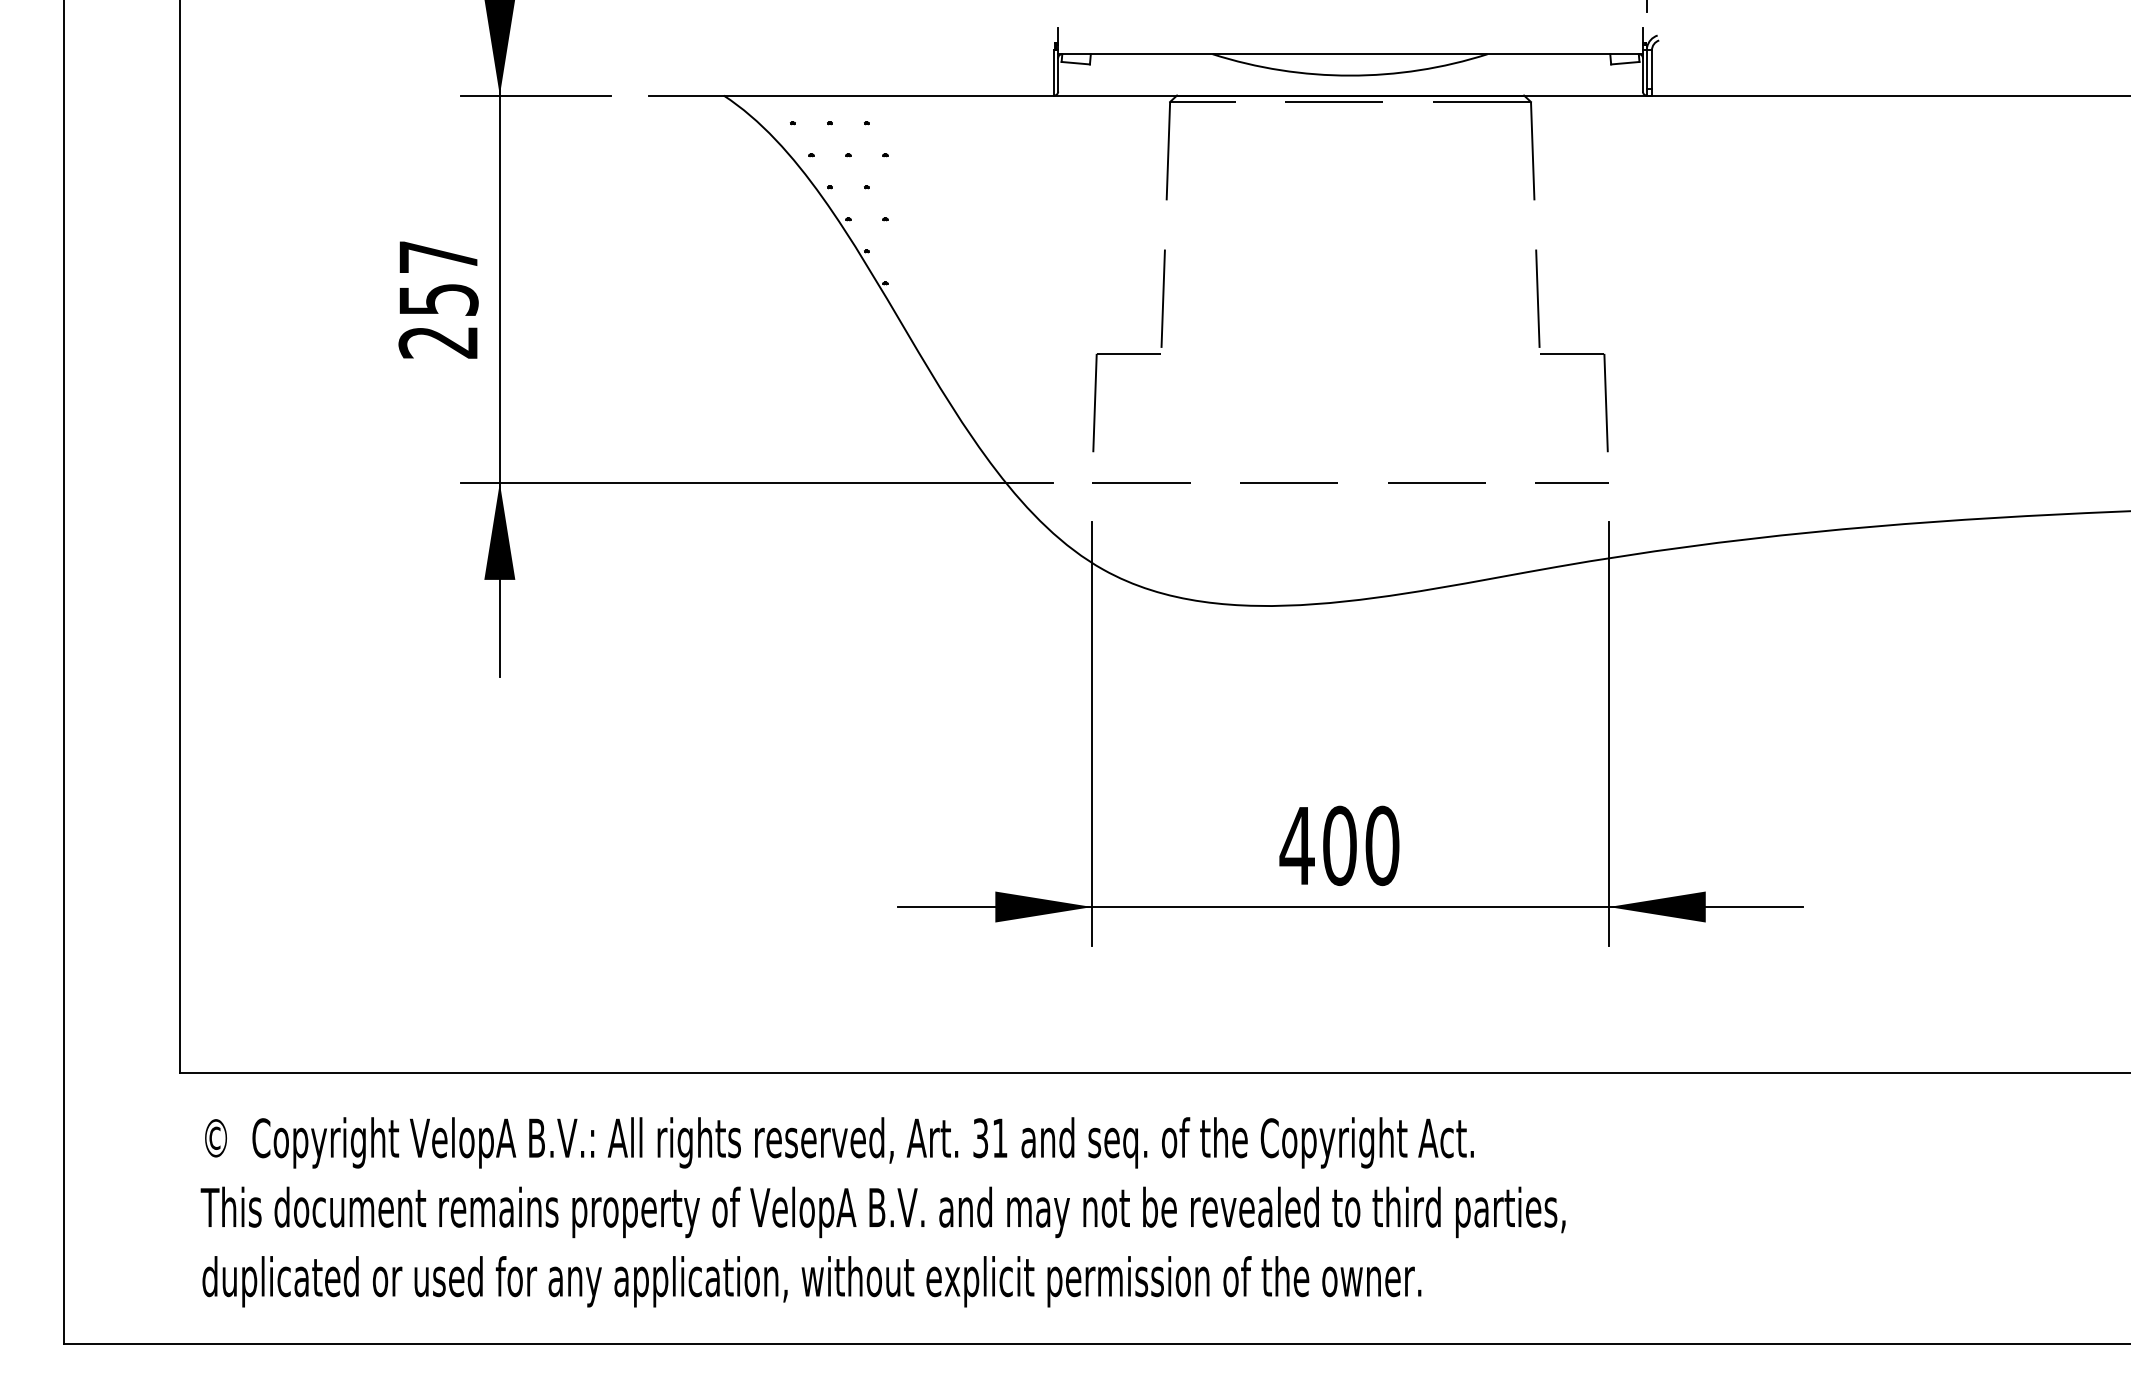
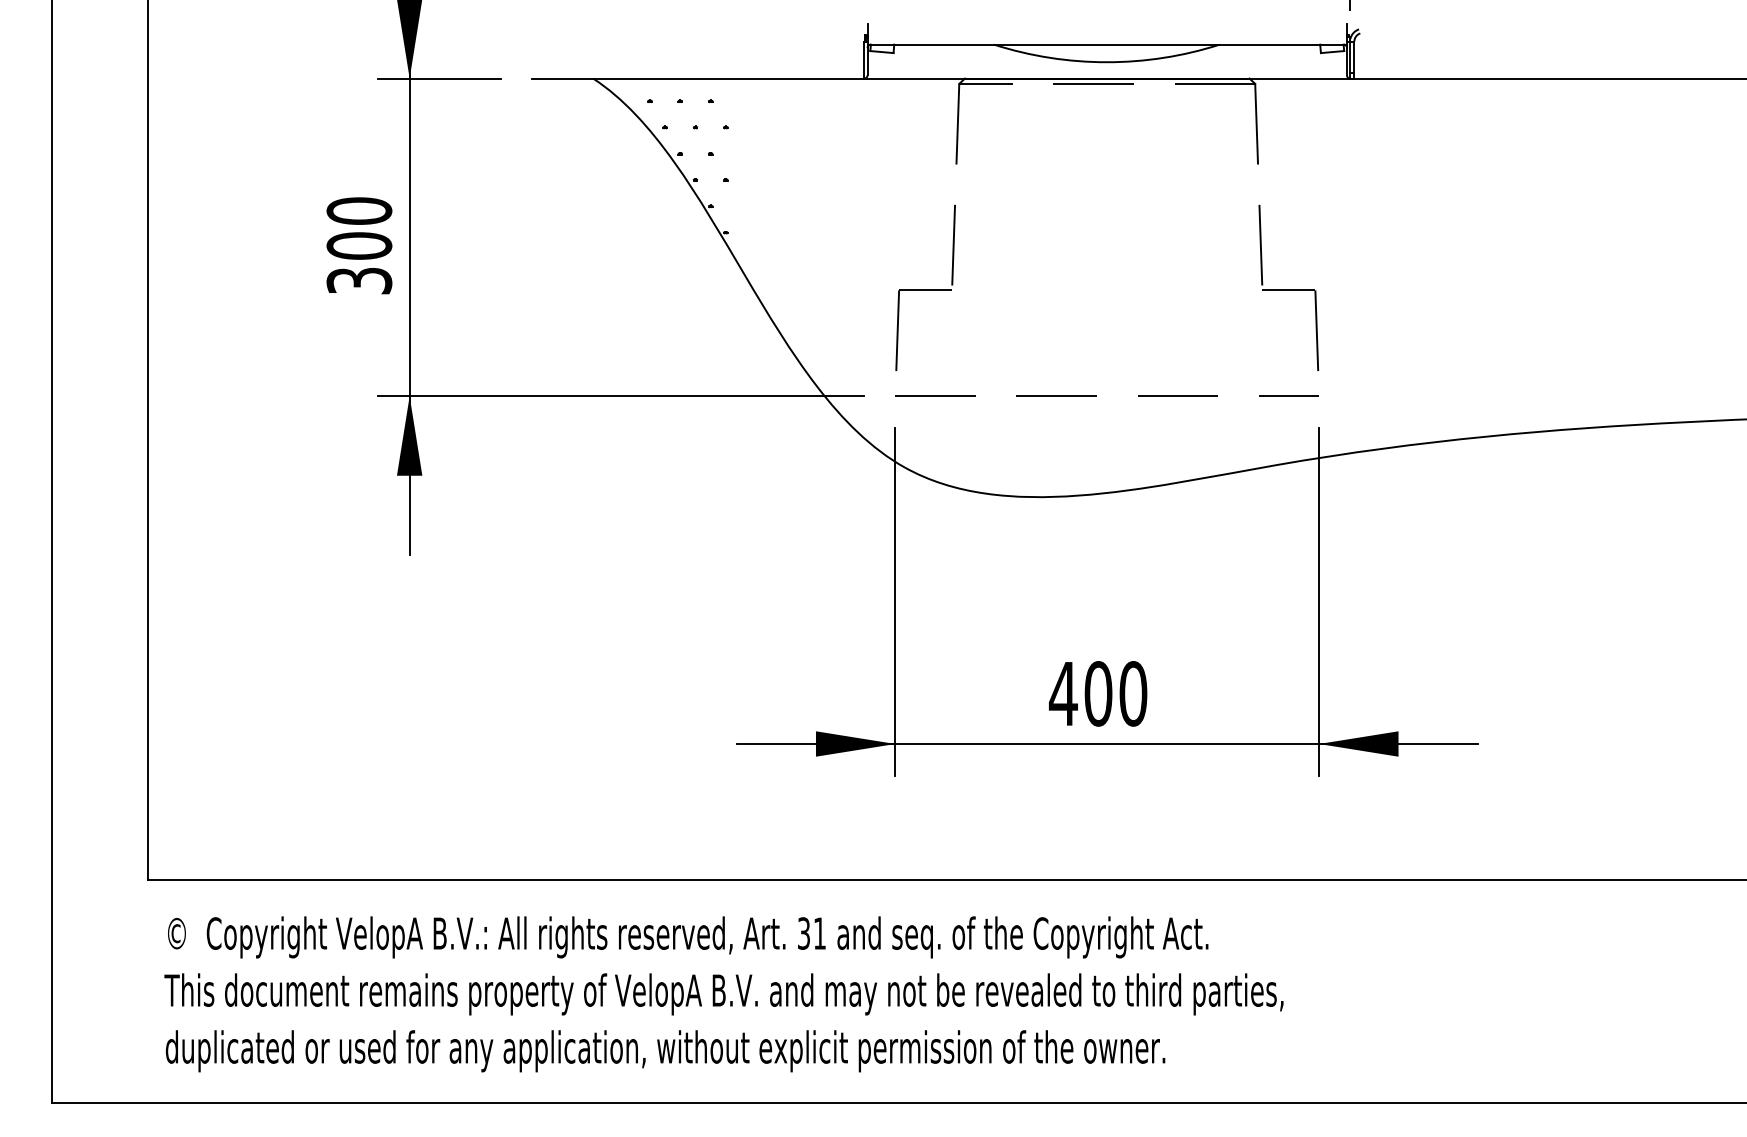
text: (438, 299) -> (359, 245), 257 -> 300

